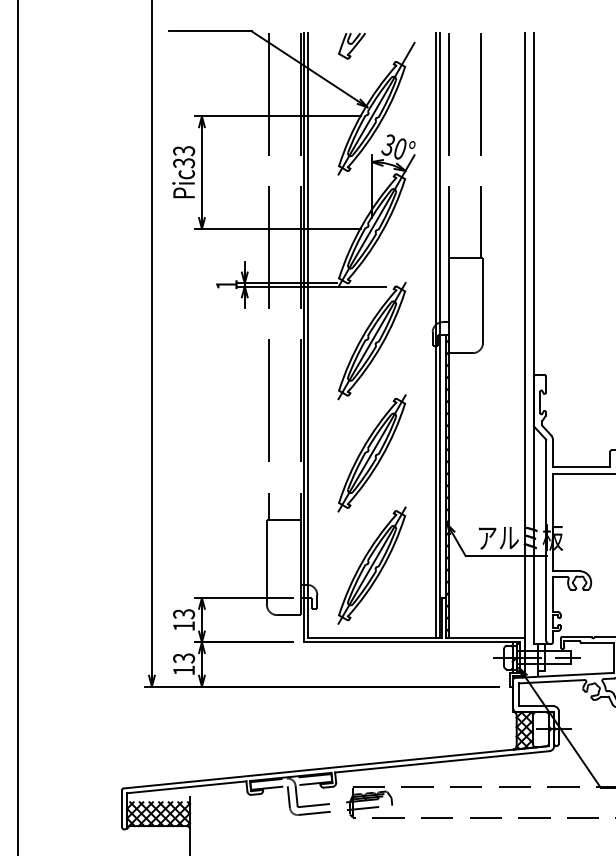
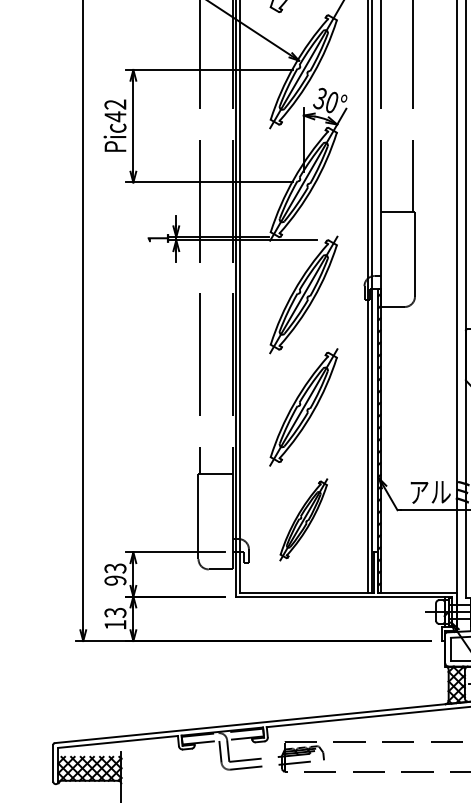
text: (184, 157) -> (115, 111), Pic33 -> Pic42
part: (371, 565) -> (303, 519), size x0.7
text: (184, 626) -> (115, 580), 13 -> 93

